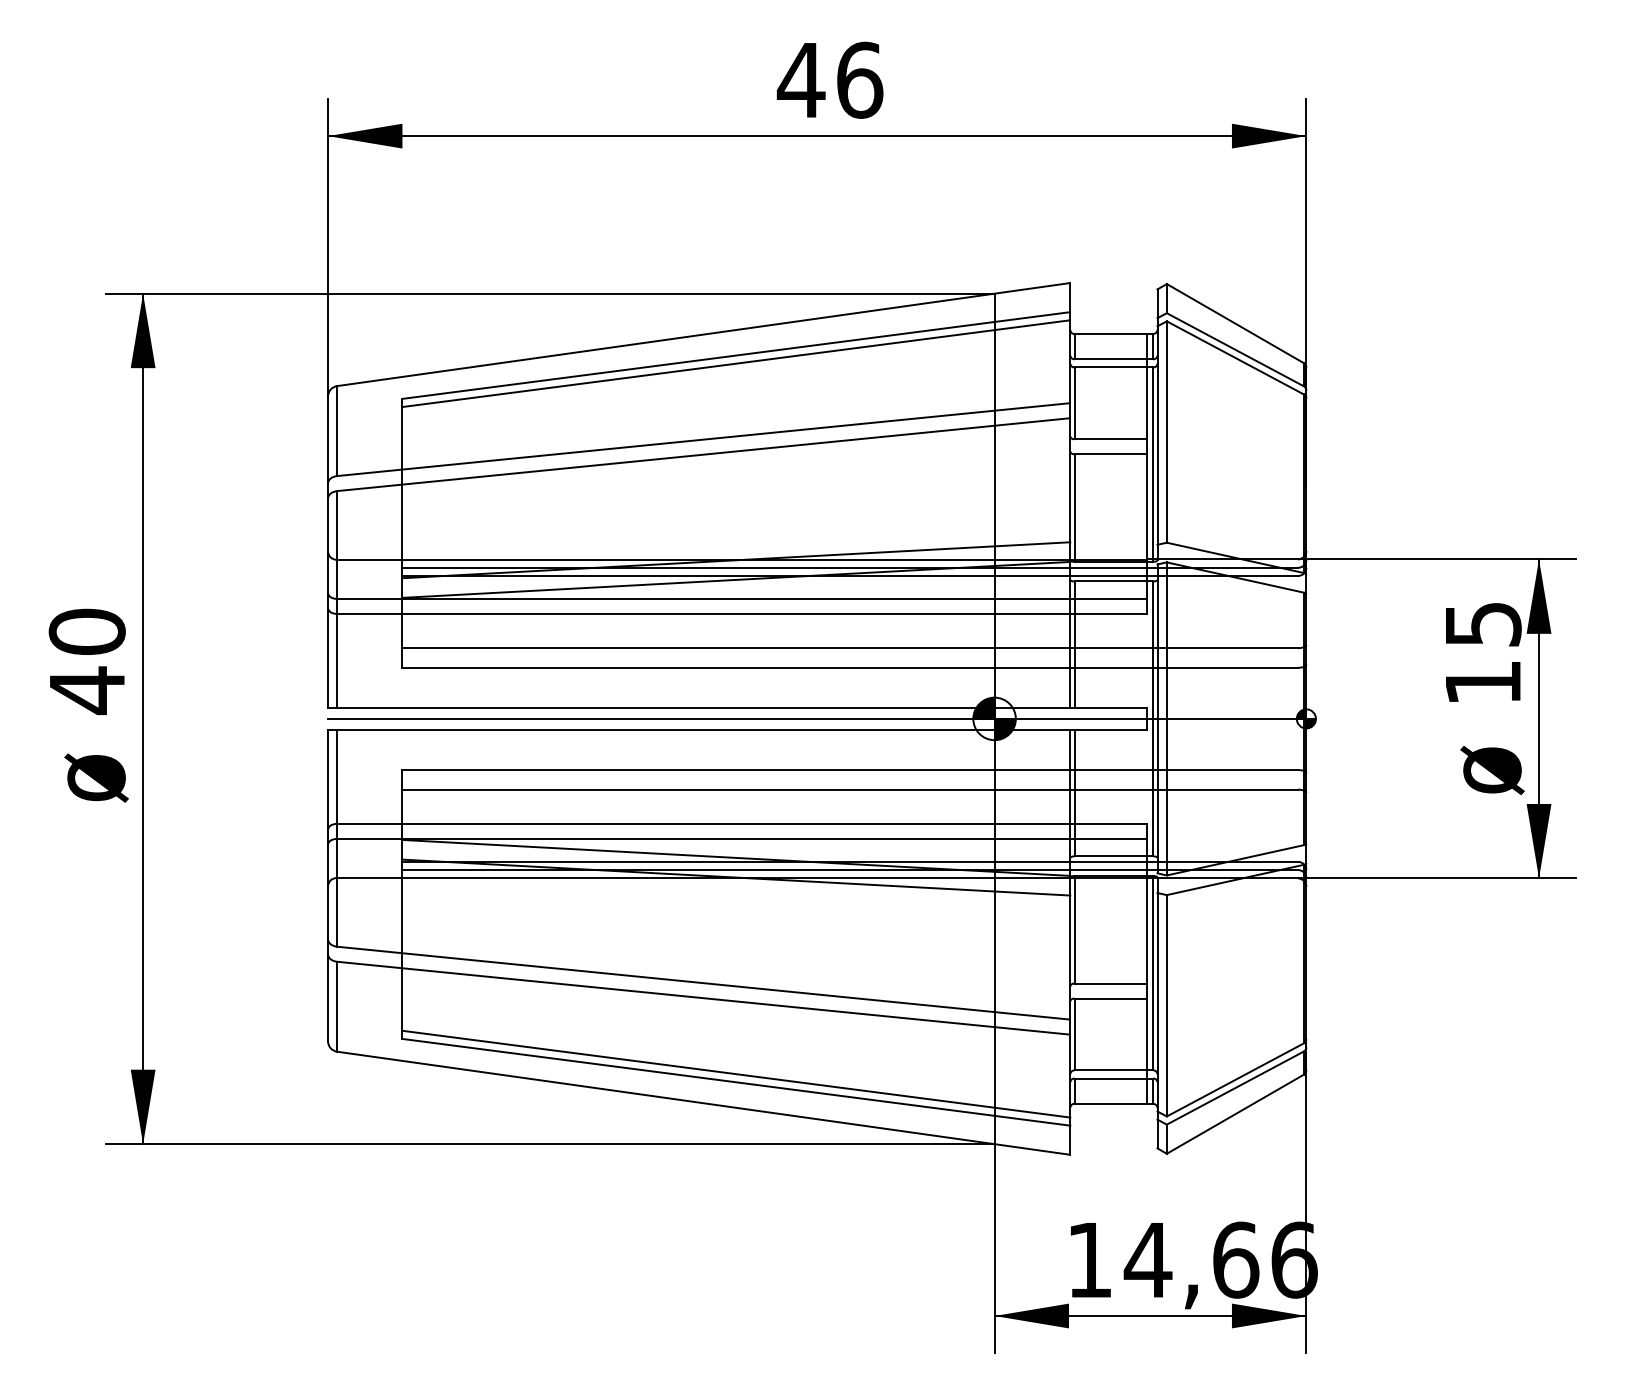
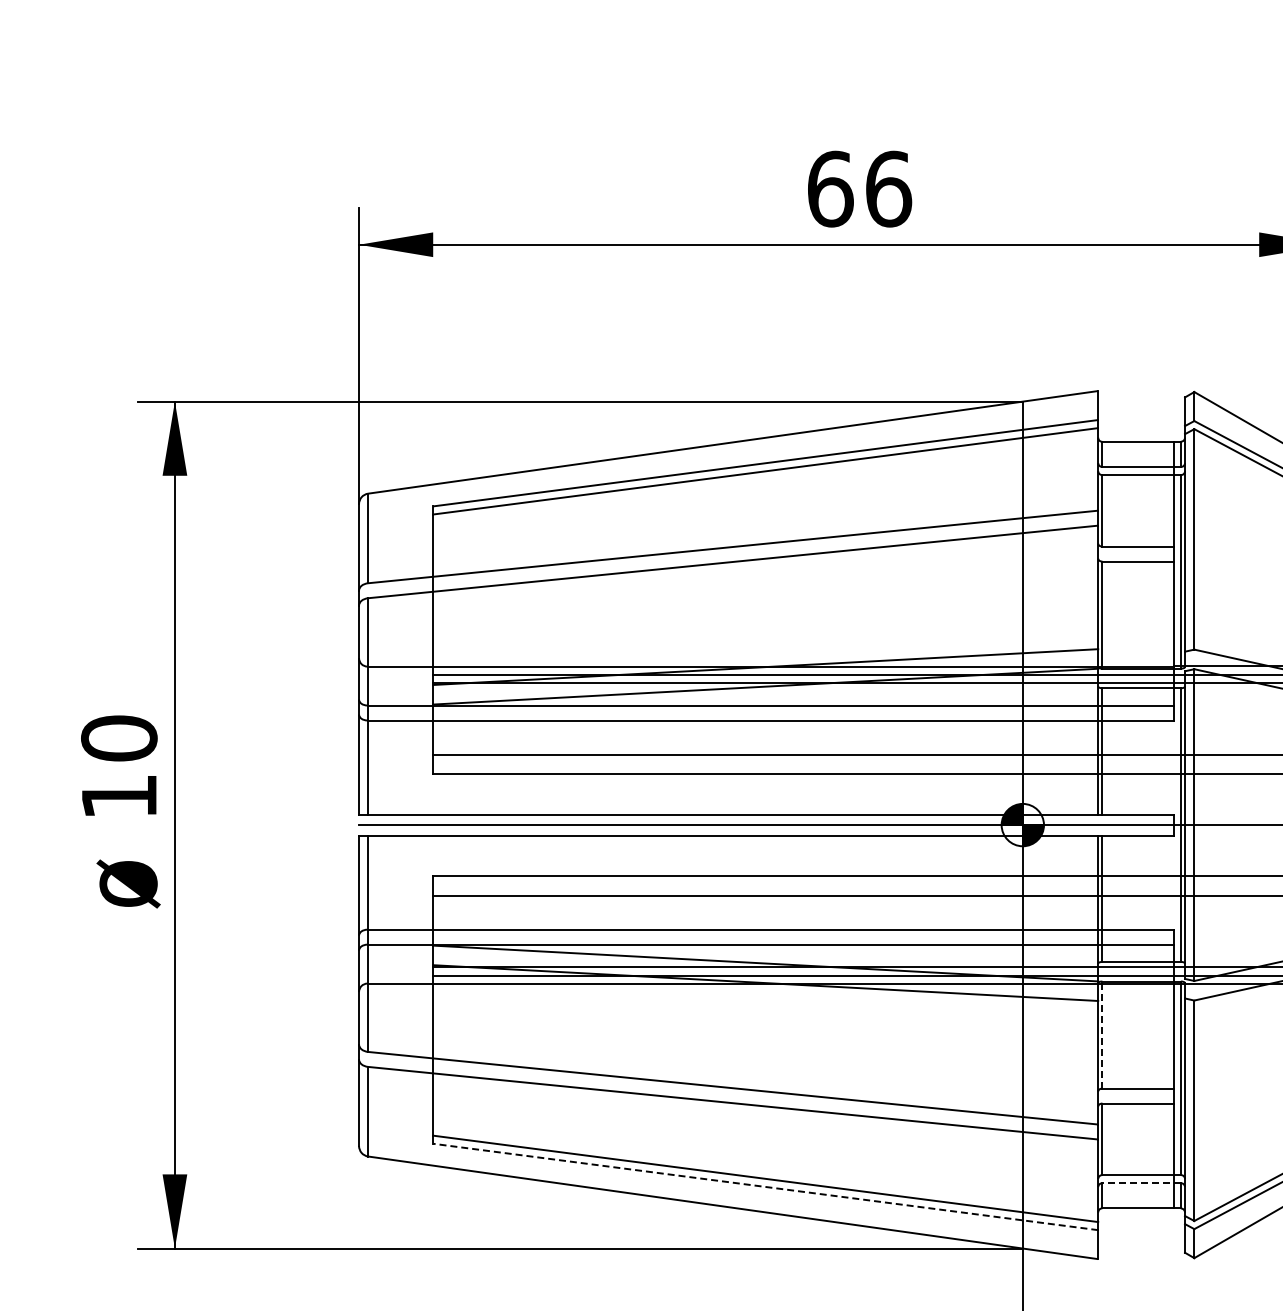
text: (800, 79) -> (829, 188), 46 -> 66
text: (87, 690) -> (119, 796), 40 -> 10
line: (1074, 929) -> (1102, 1034), solid -> dashed
line: (1113, 1078) -> (1141, 1183), solid -> dashed
line: (736, 1082) -> (765, 1187), solid -> dashed

